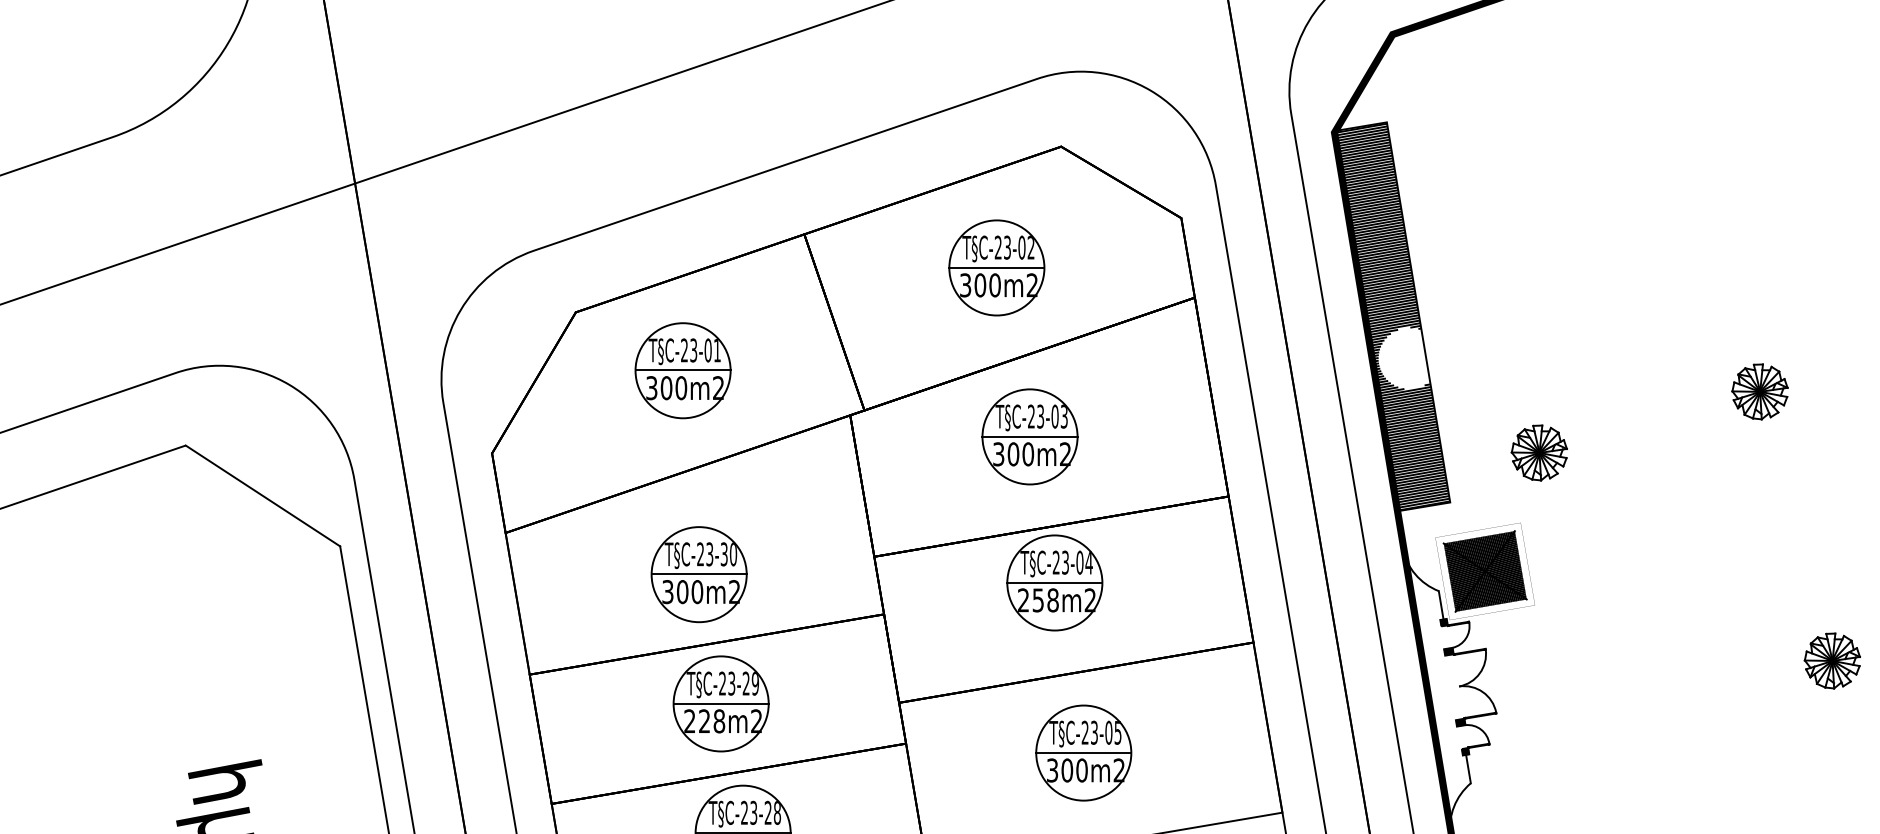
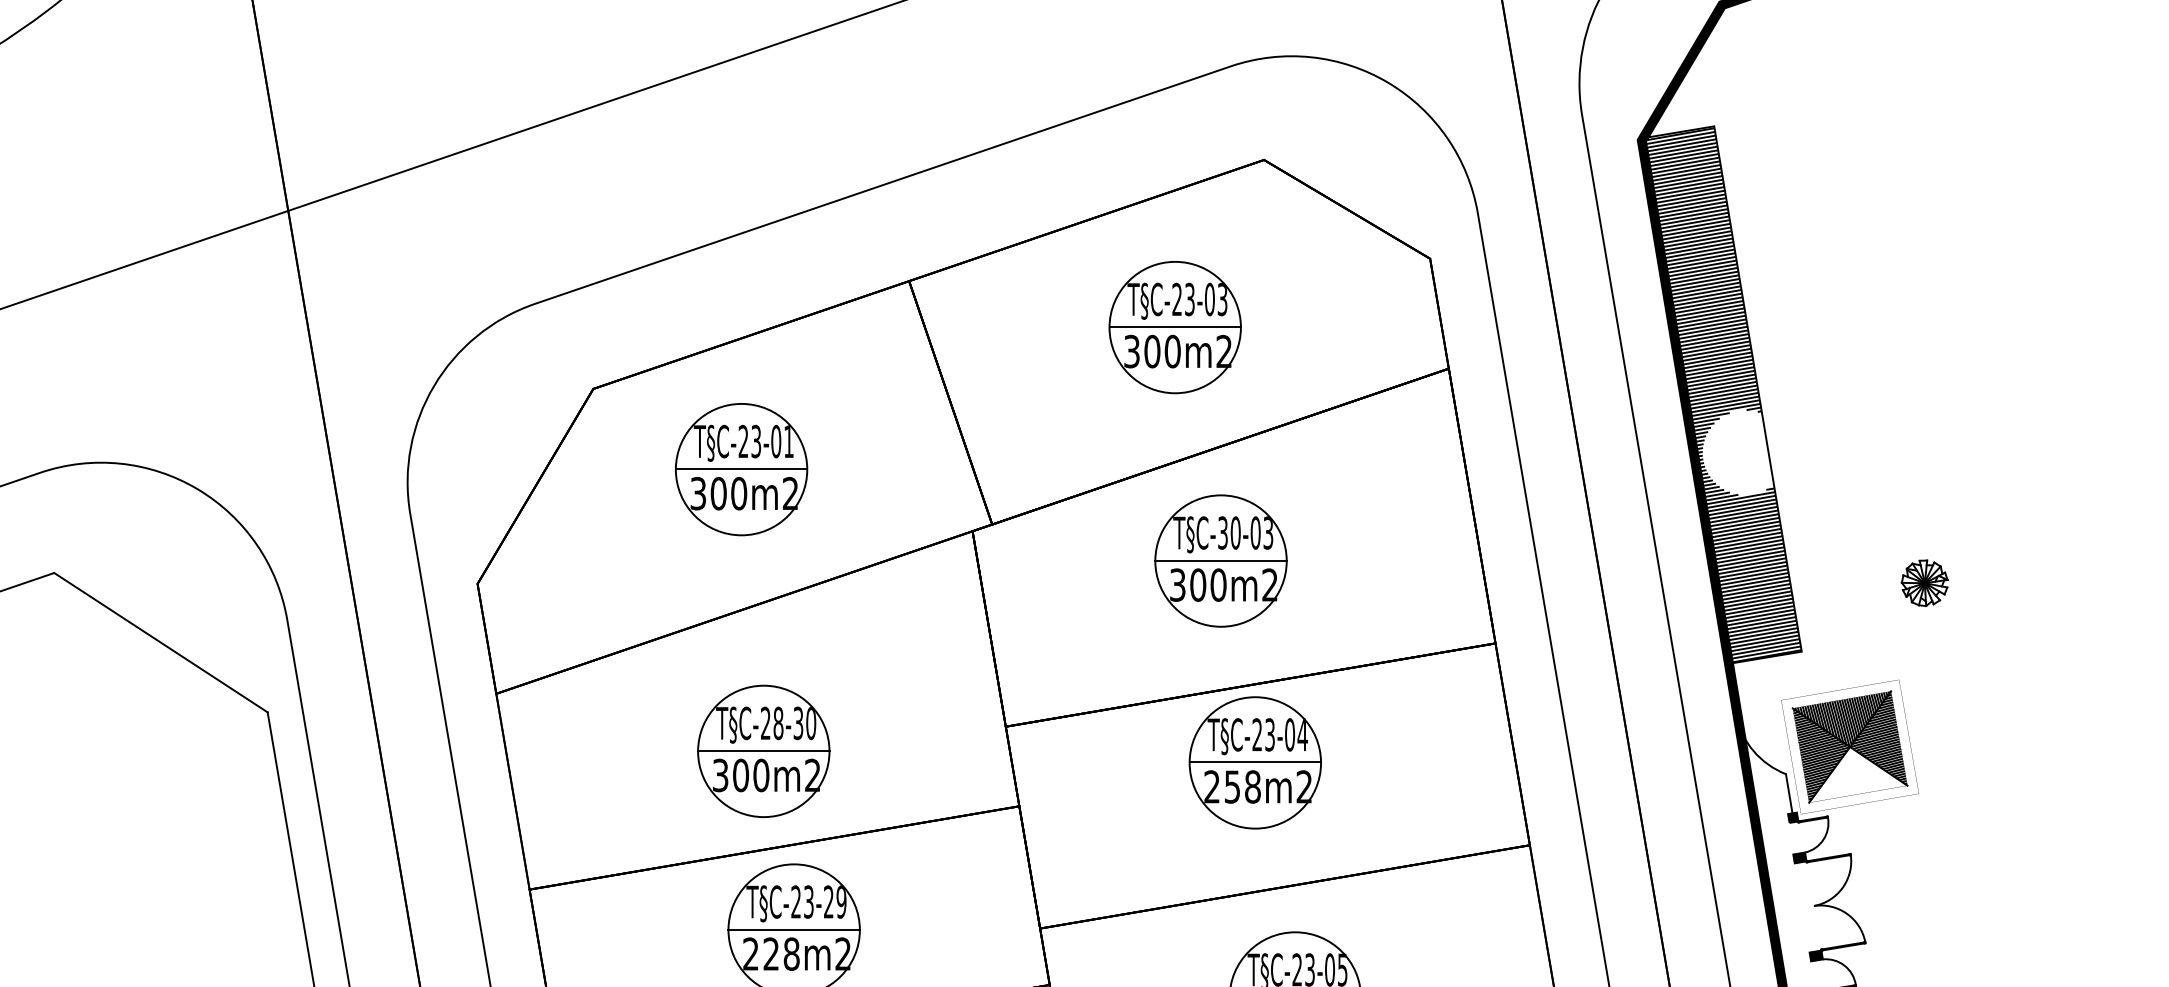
text: (1030, 247) -> (1221, 299), T§C-23-02 -> T§C-23-03
text: (1036, 416) -> (1229, 532), T§C-23-03 -> T§C-30-03
part: (1538, 452) -> (1923, 582), size x0.6
text: (709, 554) -> (778, 723), T§C-23-30 -> T§C-28-30
hatch: (1490, 591) -> (1857, 774), removed

